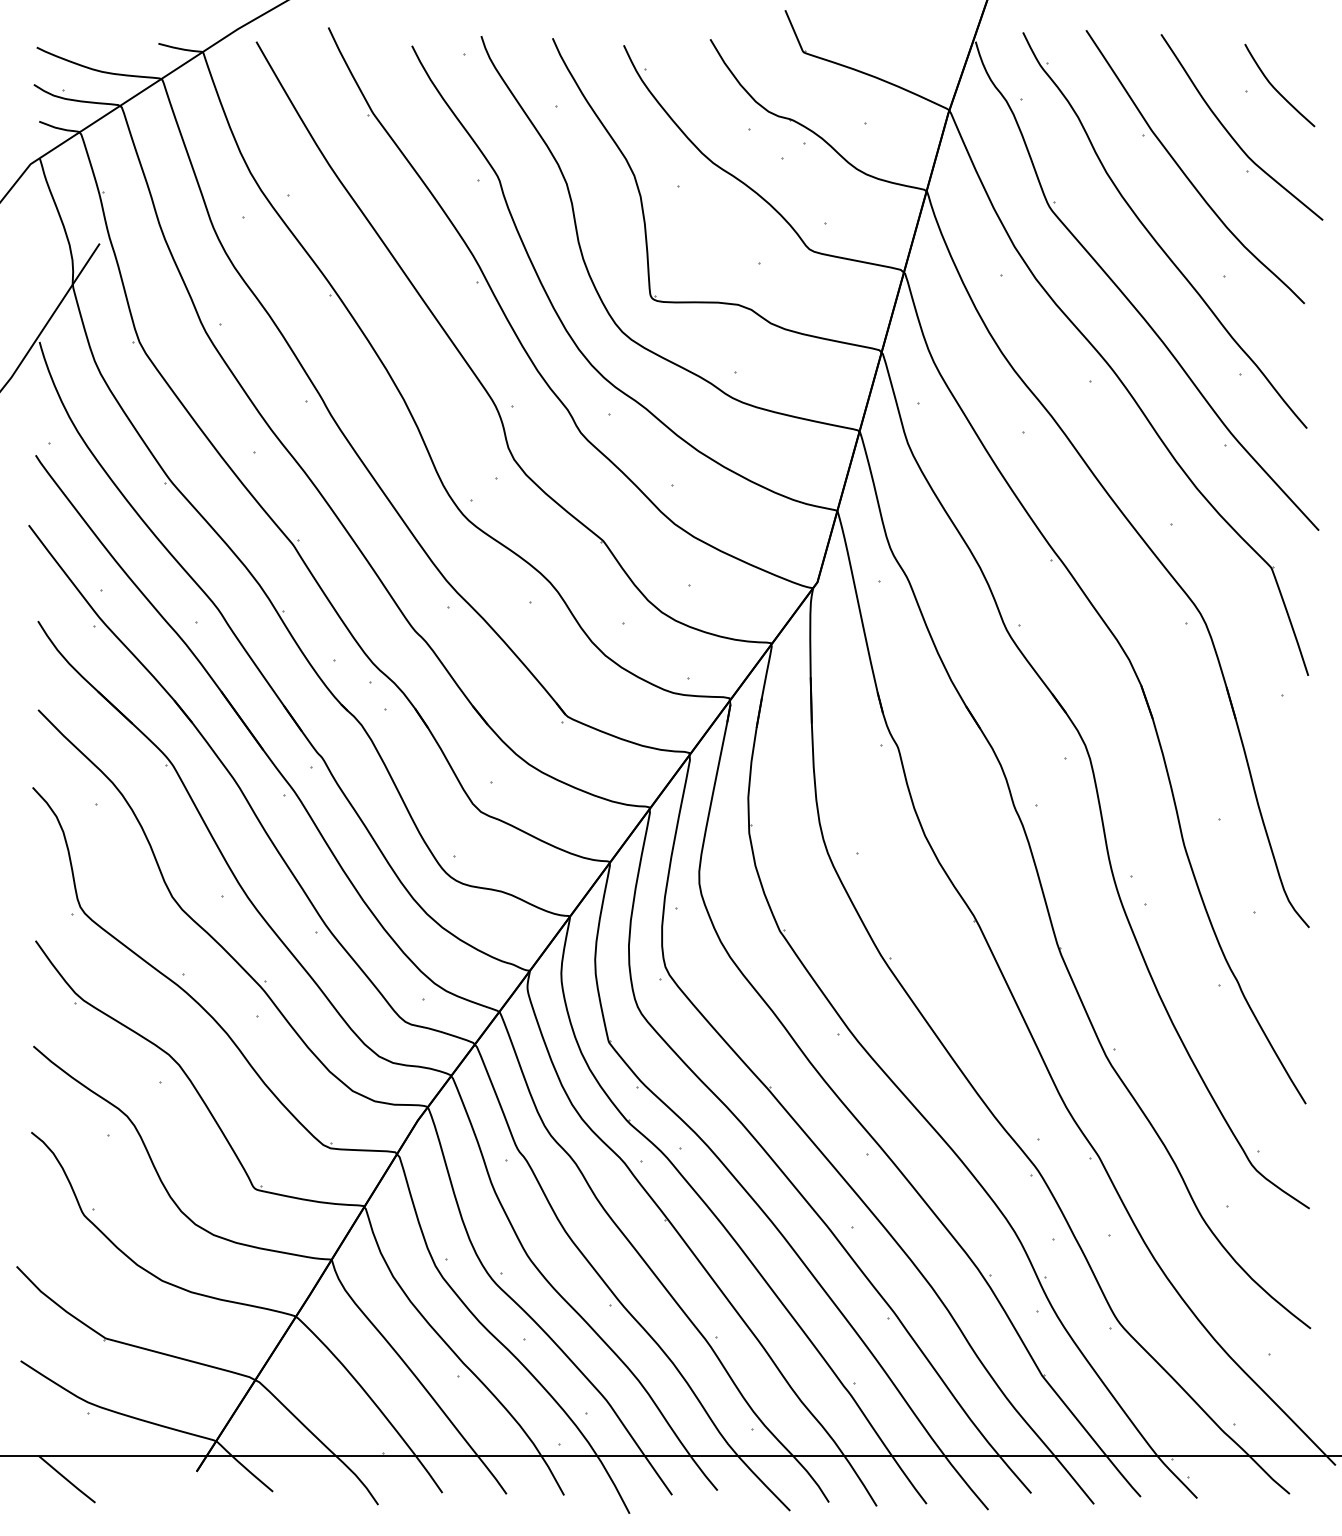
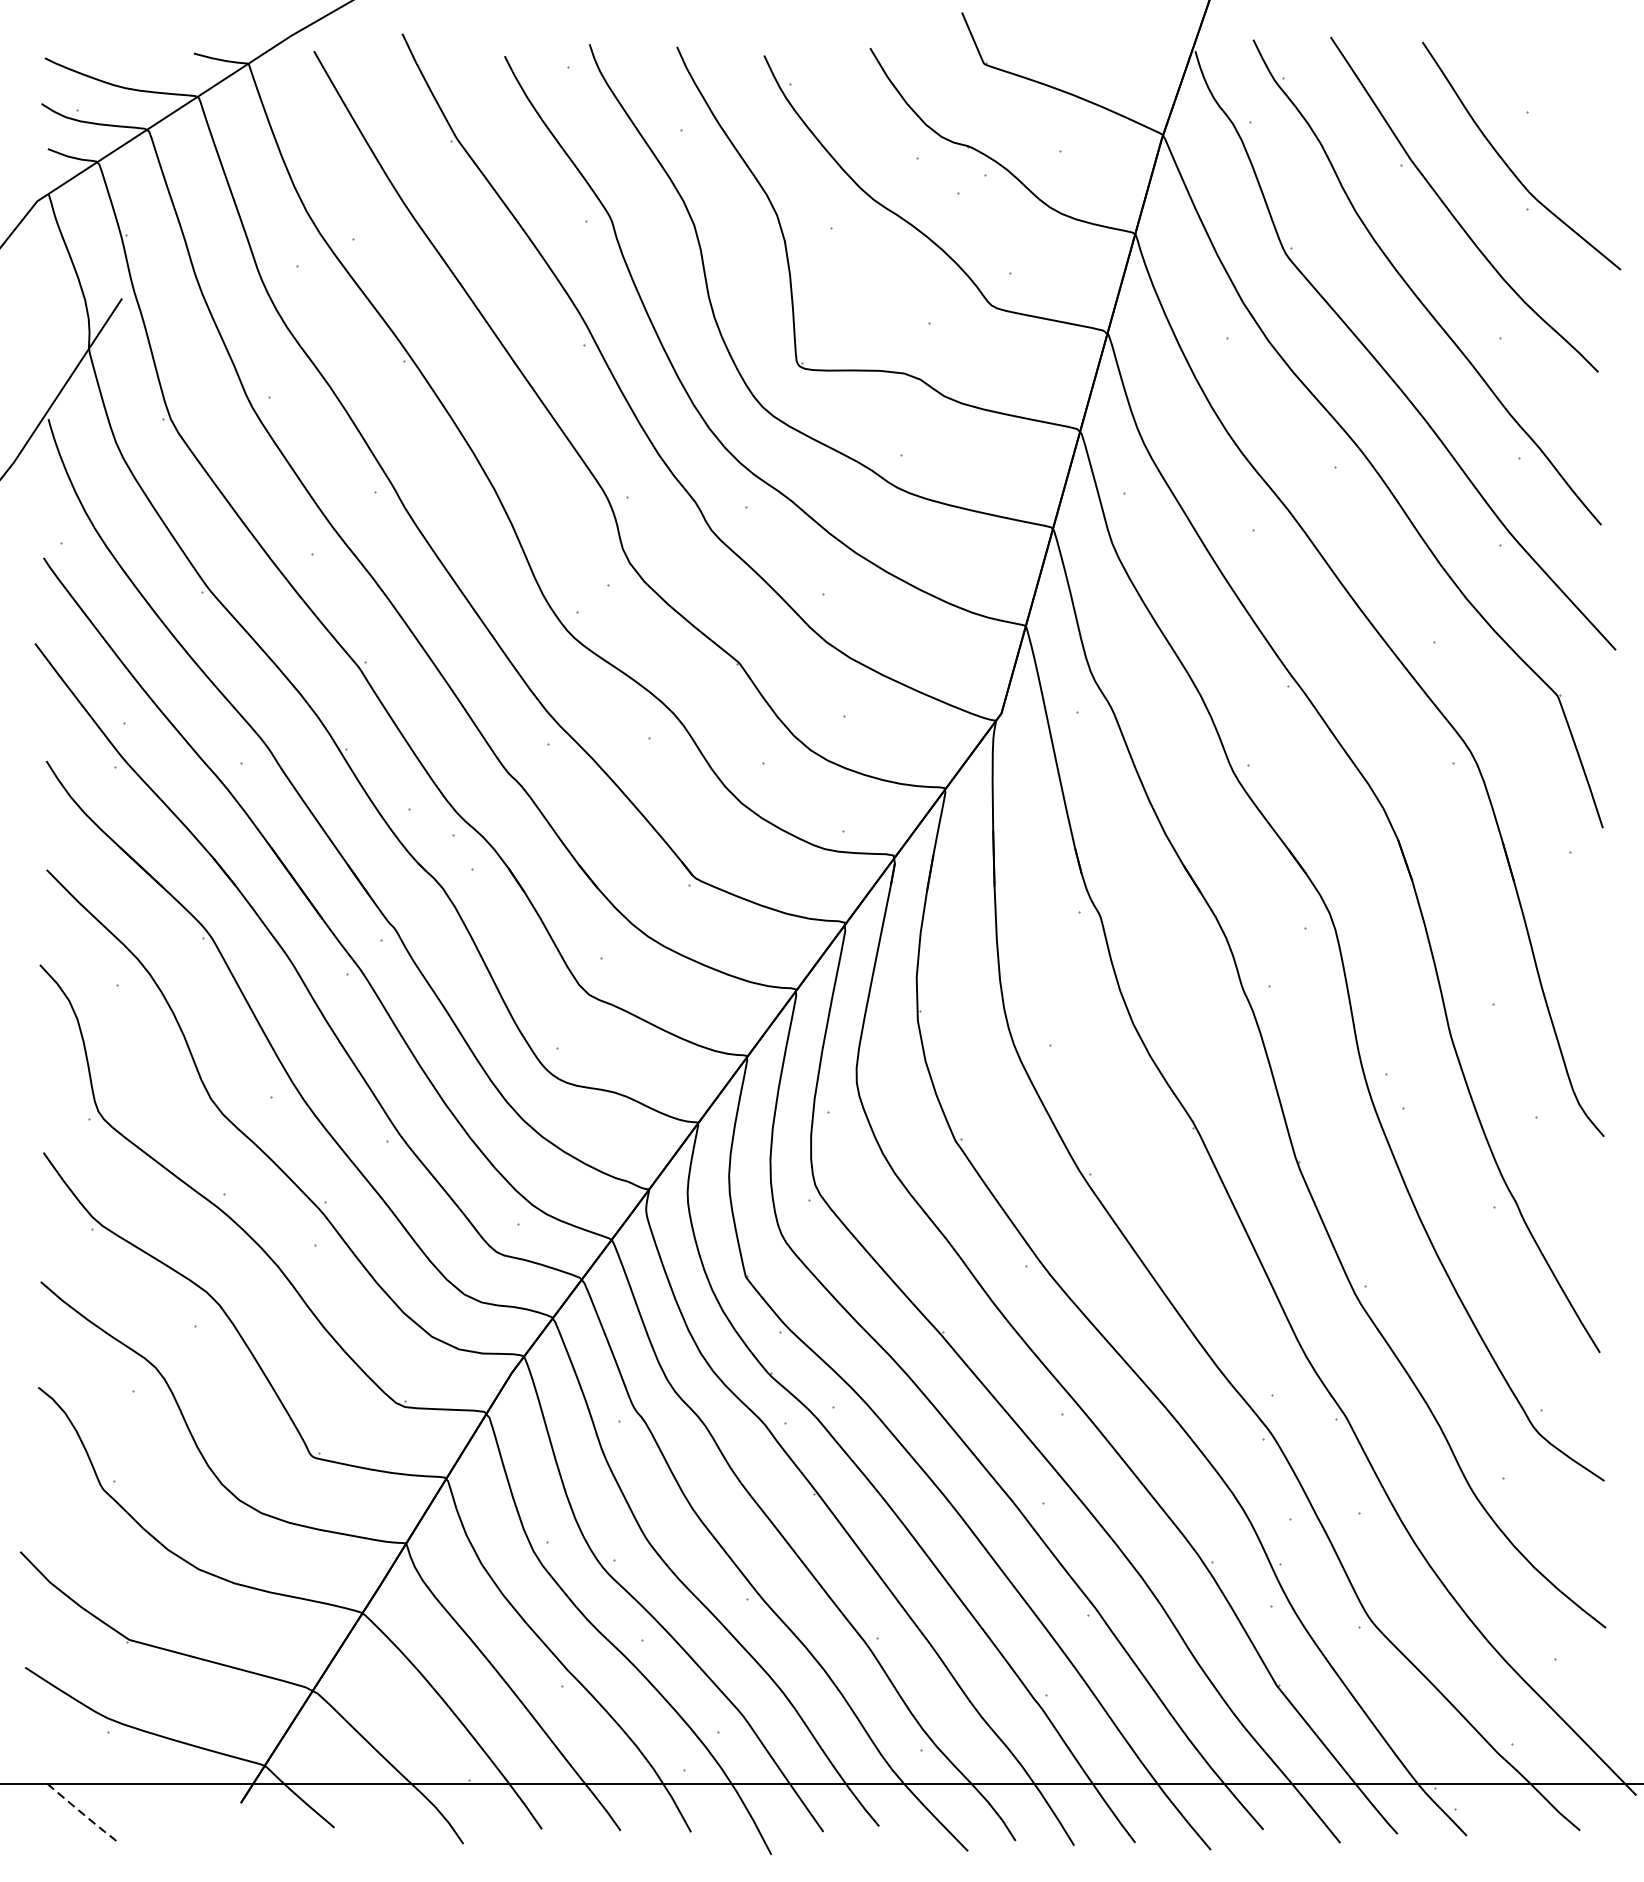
curve: (1275, 87) -> (1562, 107), removed
line: (67, 1480) -> (82, 1813), solid -> dashed

